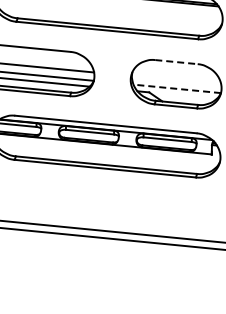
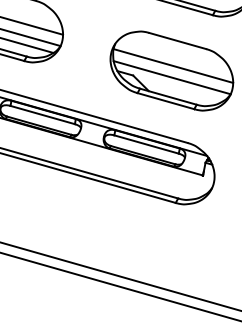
line: (176, 62) -> (177, 41), dashed -> solid
line: (176, 80) -> (173, 66), added
line: (177, 88) -> (172, 77), dashed -> solid

